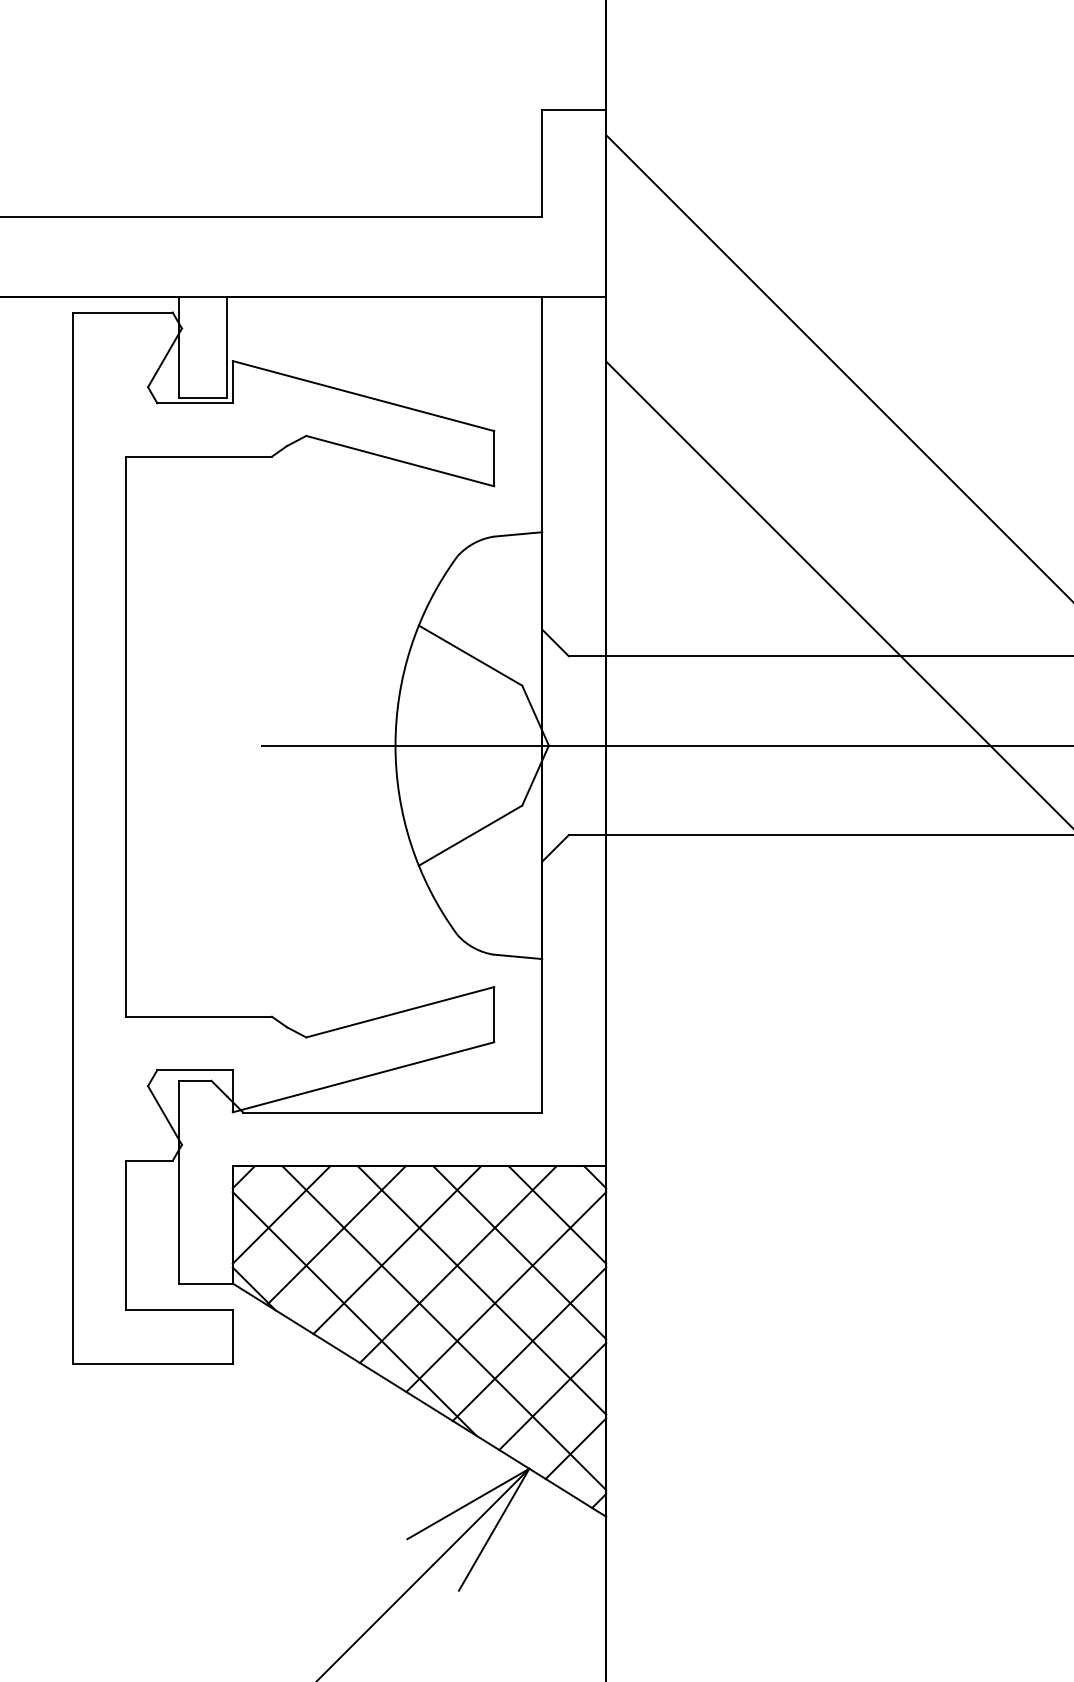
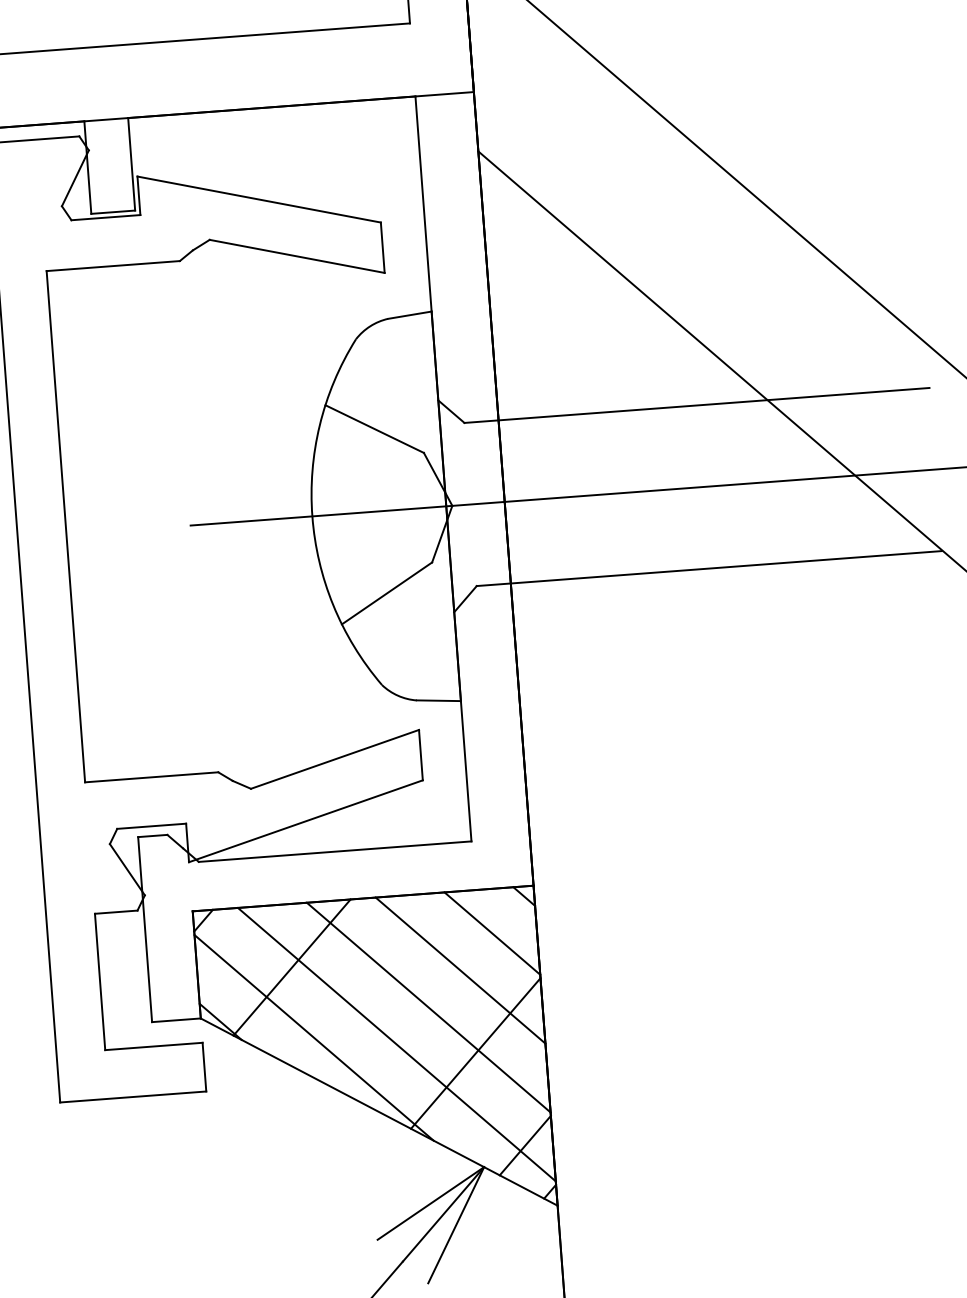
line: (281, 1214) -> (240, 952), removed
line: (397, 1249) -> (348, 976), removed
line: (457, 1264) -> (404, 985), removed
line: (506, 1291) -> (451, 1006), removed
line: (552, 1396) -> (500, 1099), removed

